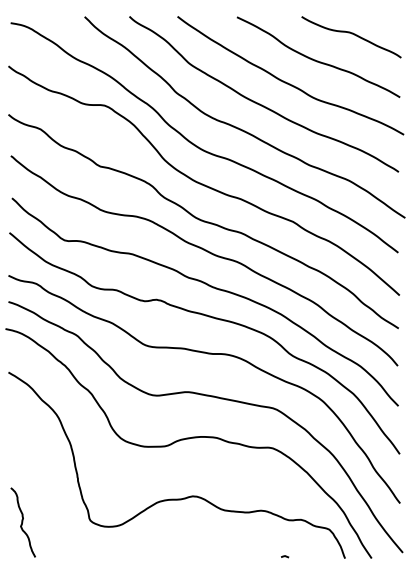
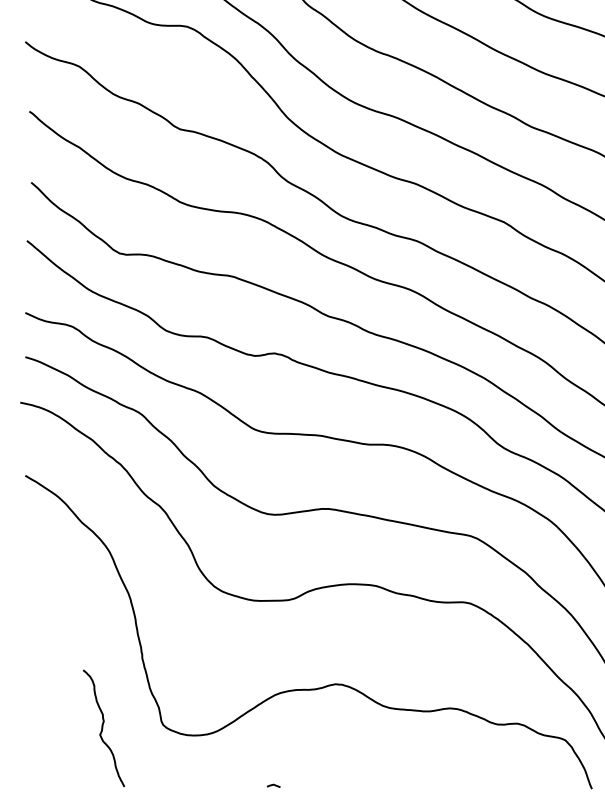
curve: (22, 522) -> (102, 728), moved
line: (285, 556) -> (274, 785), moved

